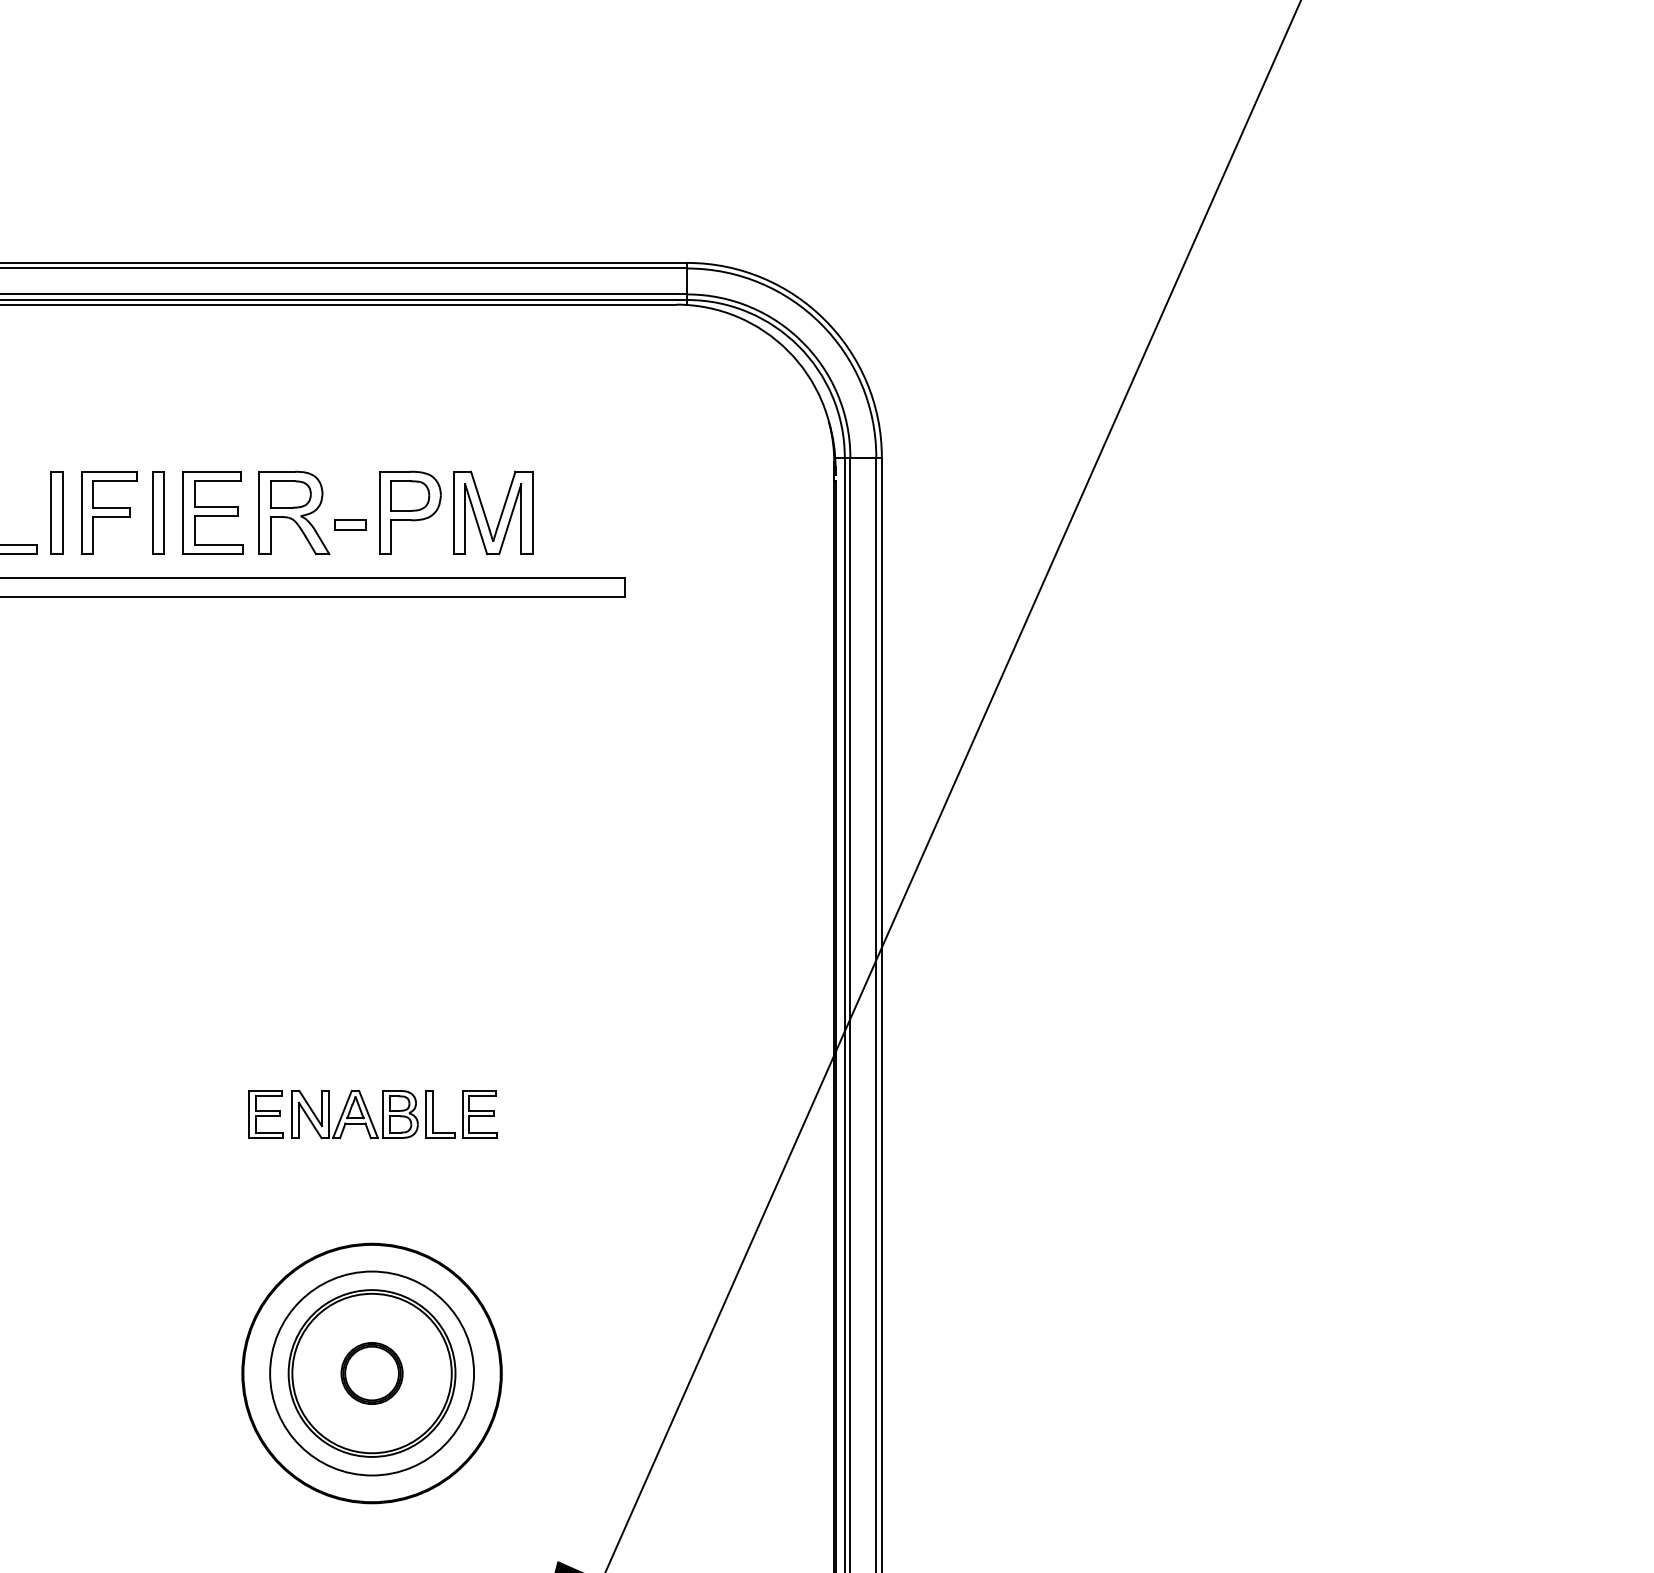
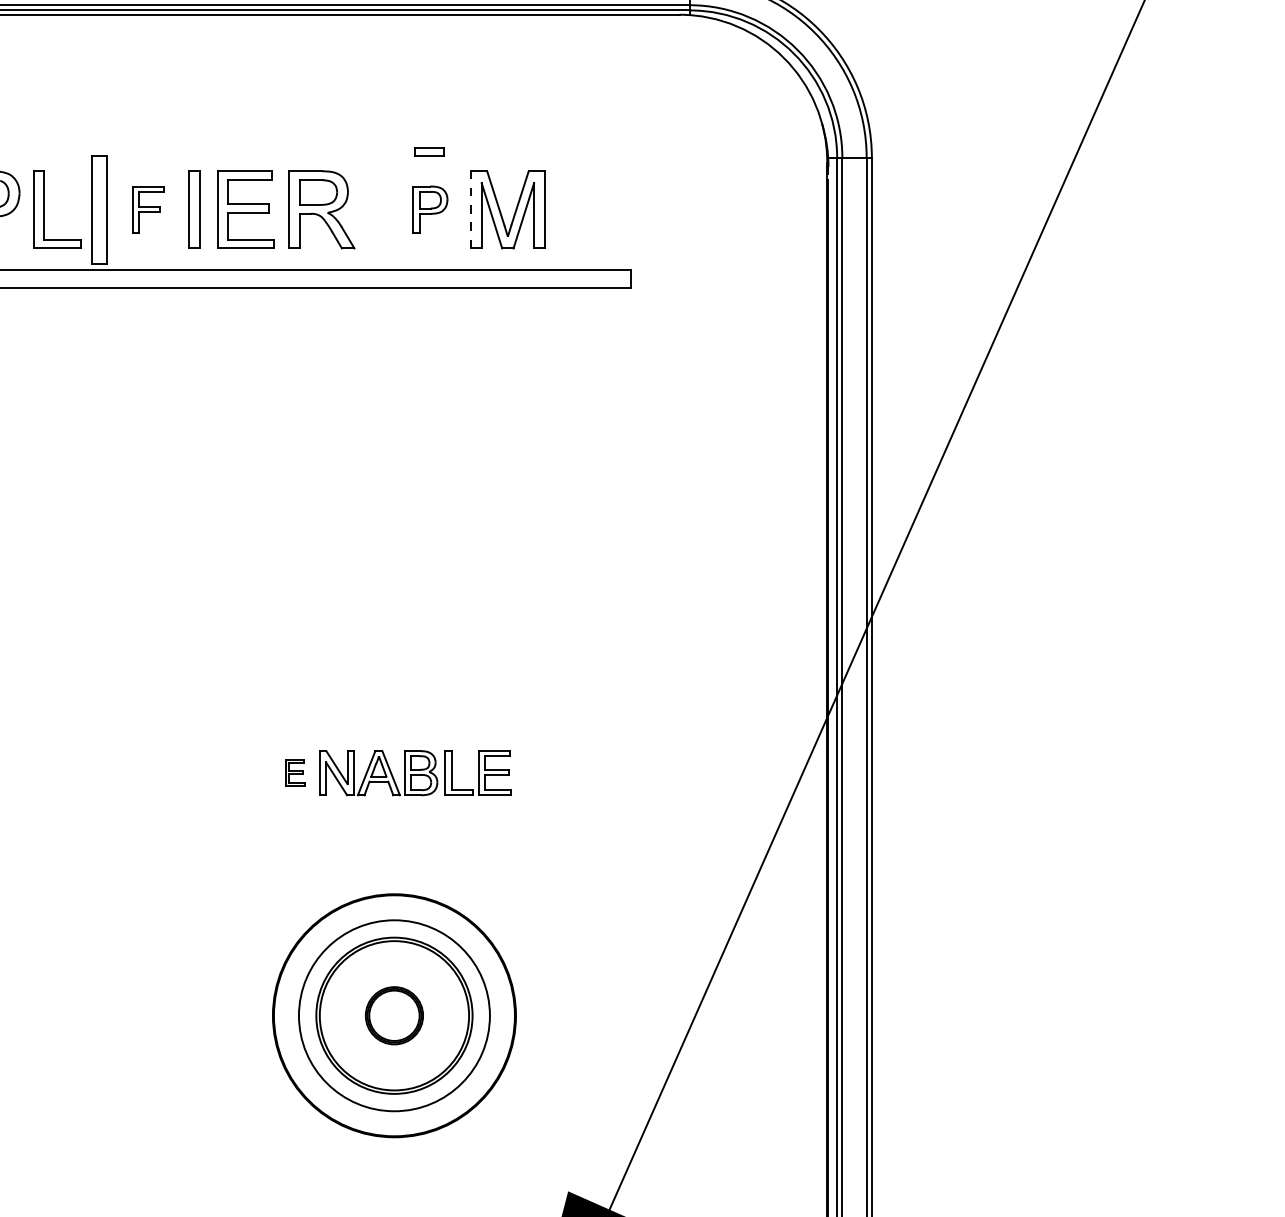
part: (56, 512) -> (98, 209), size x1.4
part: (109, 512) -> (148, 209), size x0.6
part: (410, 512) -> (430, 209), size x0.6
line: (453, 512) -> (470, 209), solid -> dashed
part: (350, 524) -> (429, 151), moved
part: (265, 1114) -> (294, 773), size x0.6

